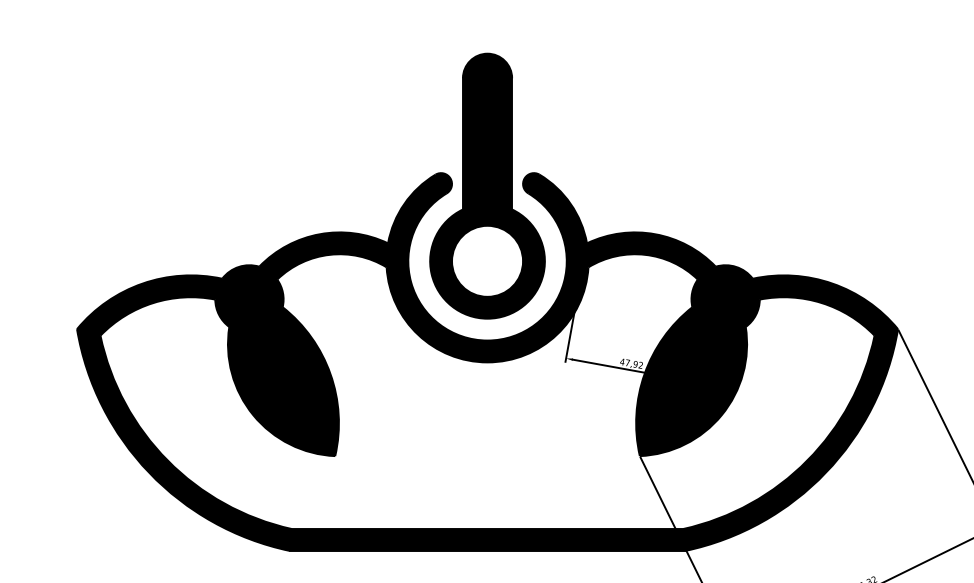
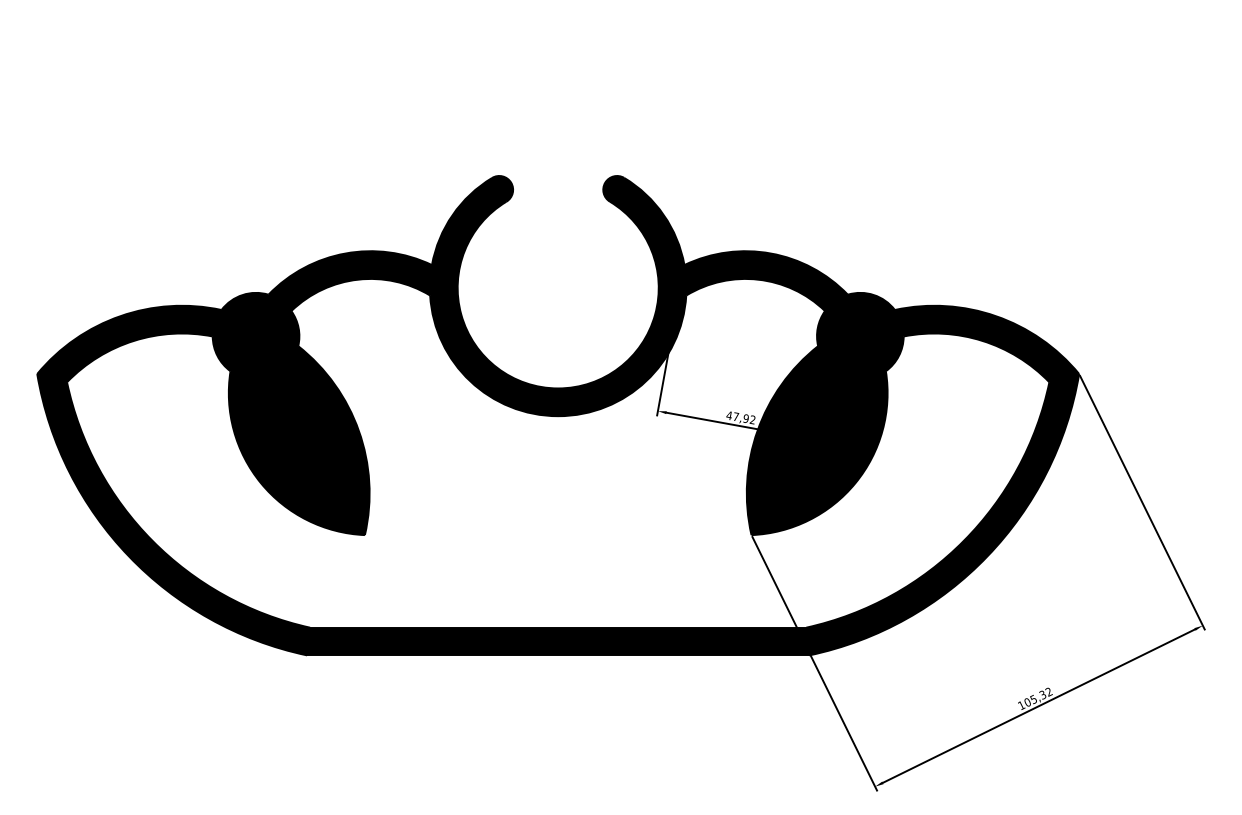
part: (486, 186) -> (557, 192), removed

